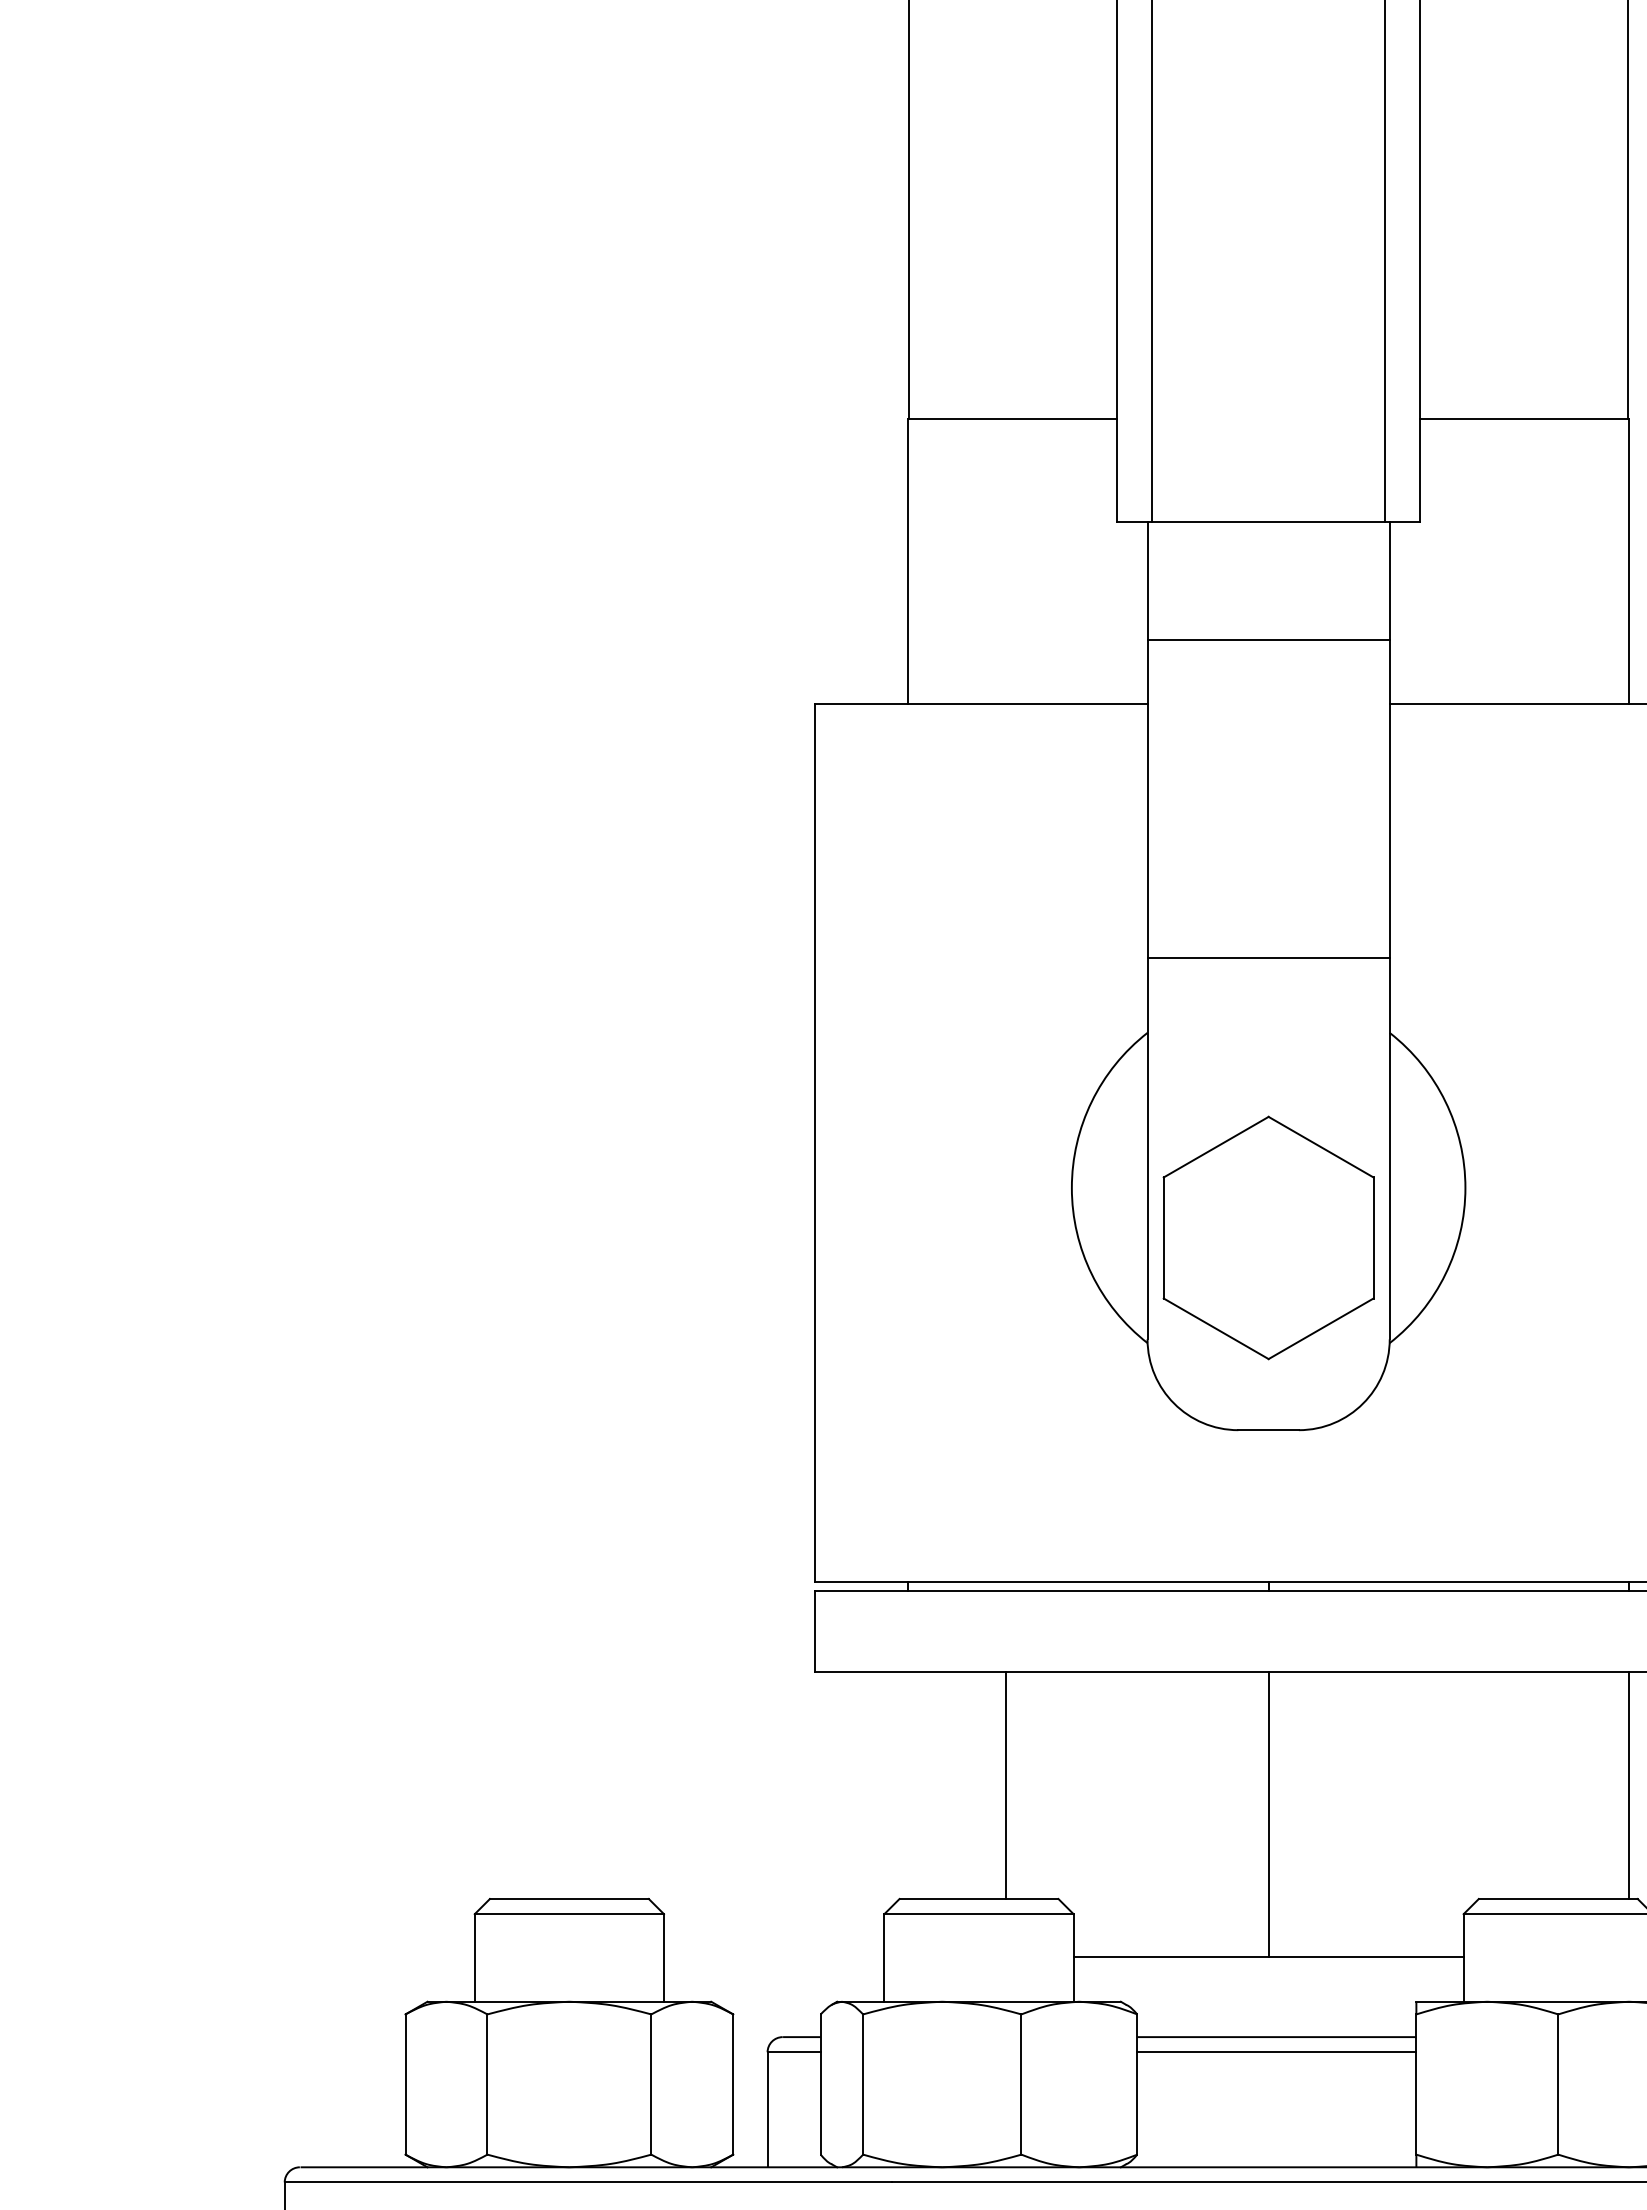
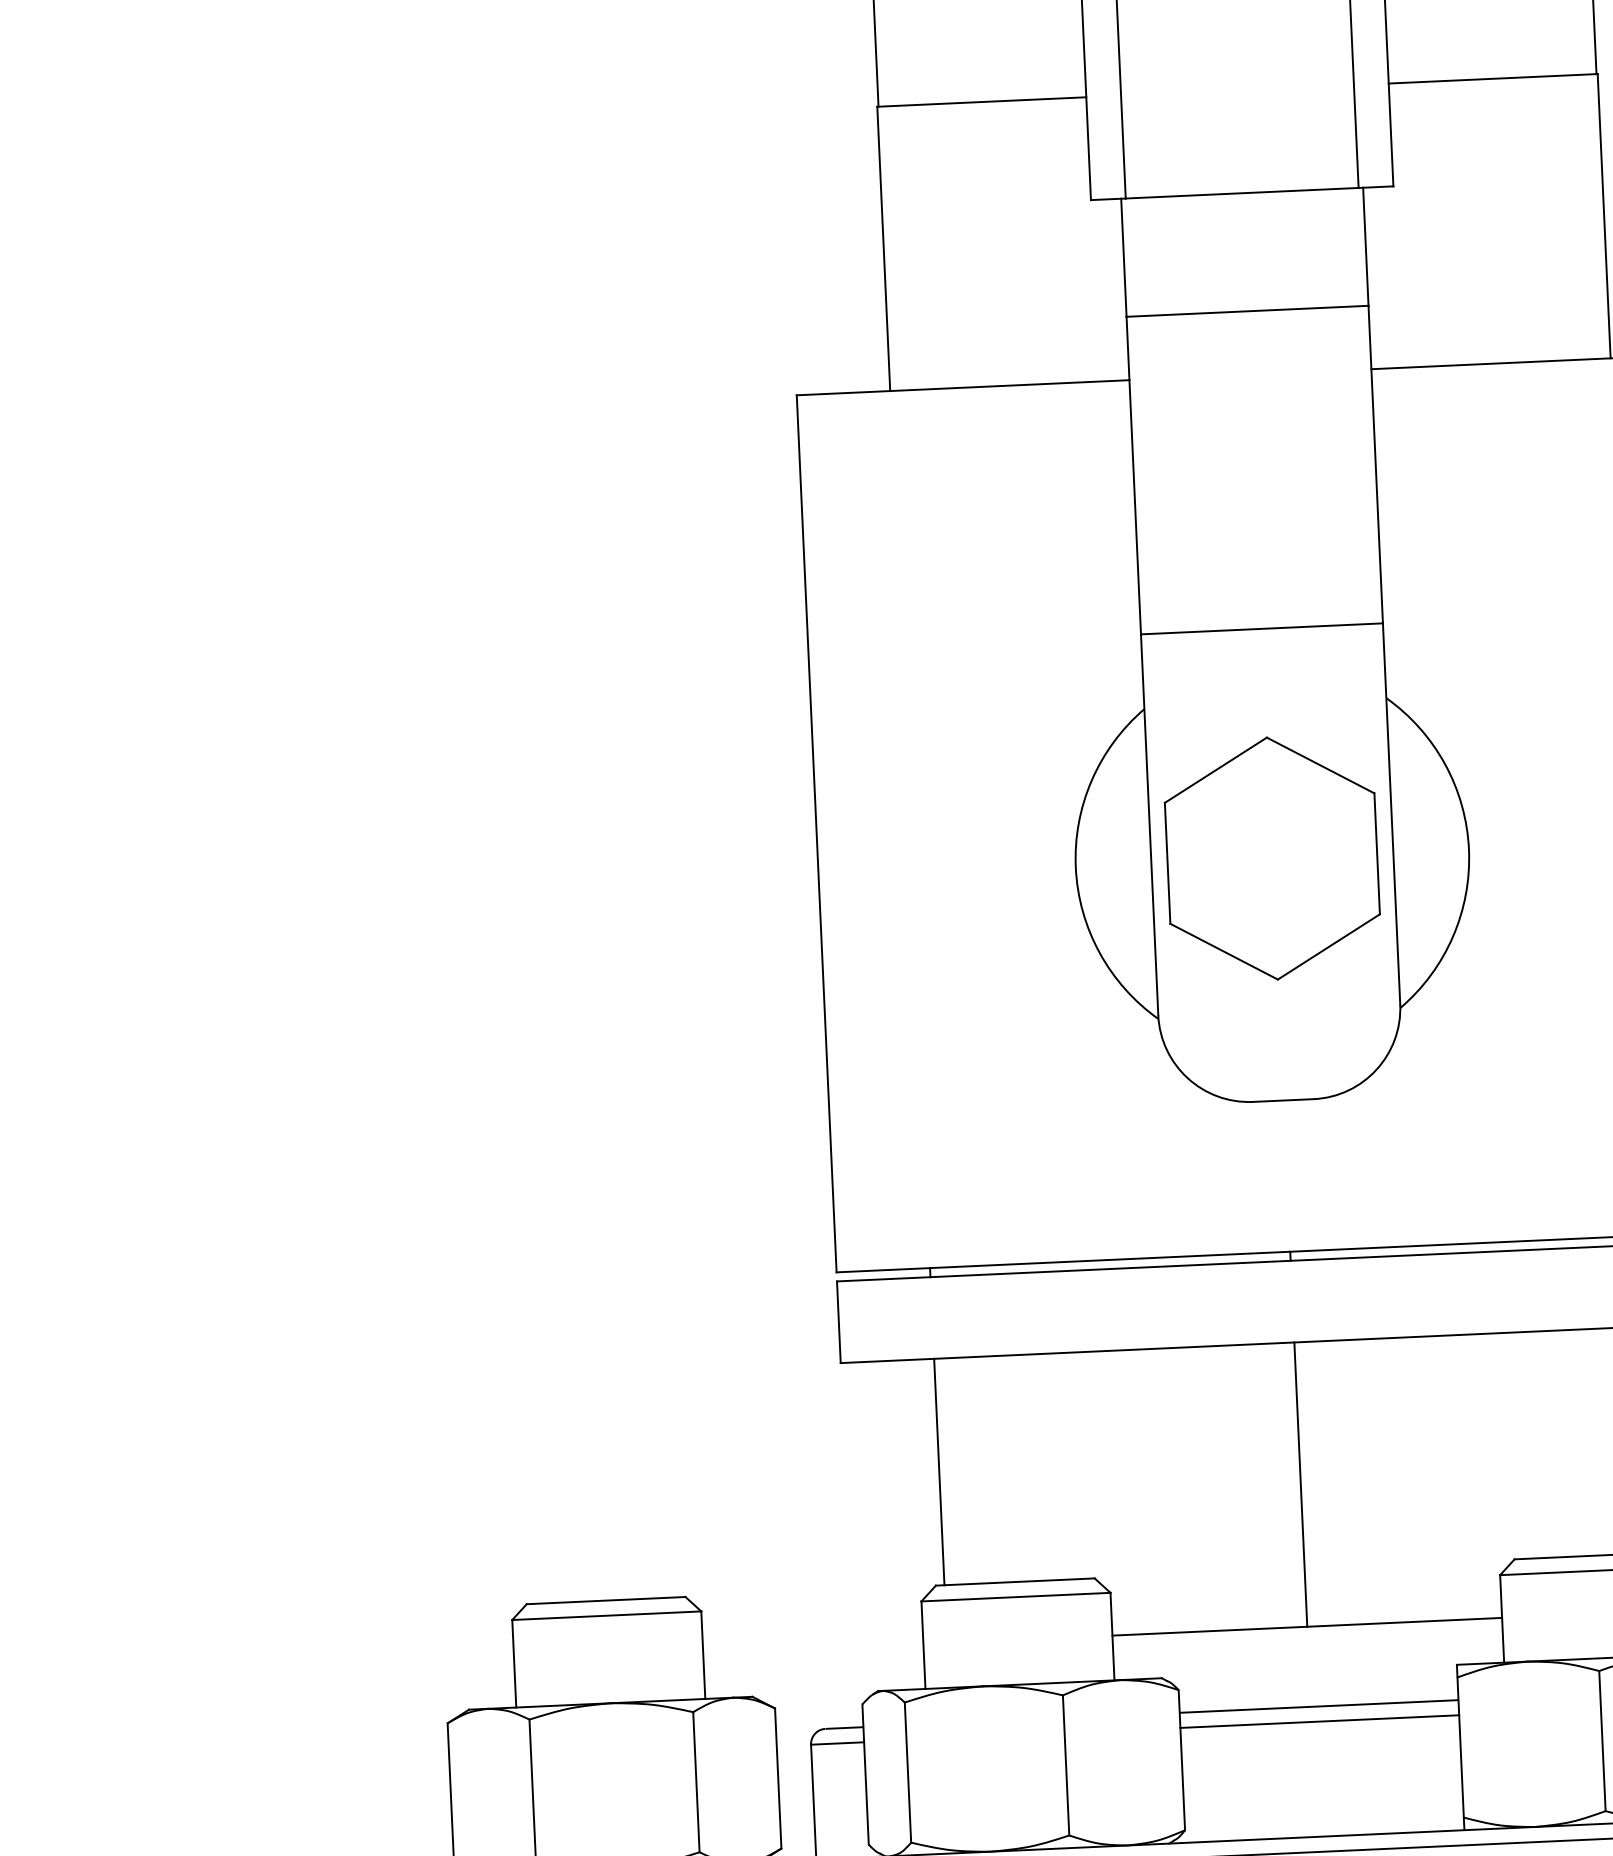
part: (1268, 1237) -> (1272, 858), moved
line: (1006, 1785) -> (939, 1471), moved

